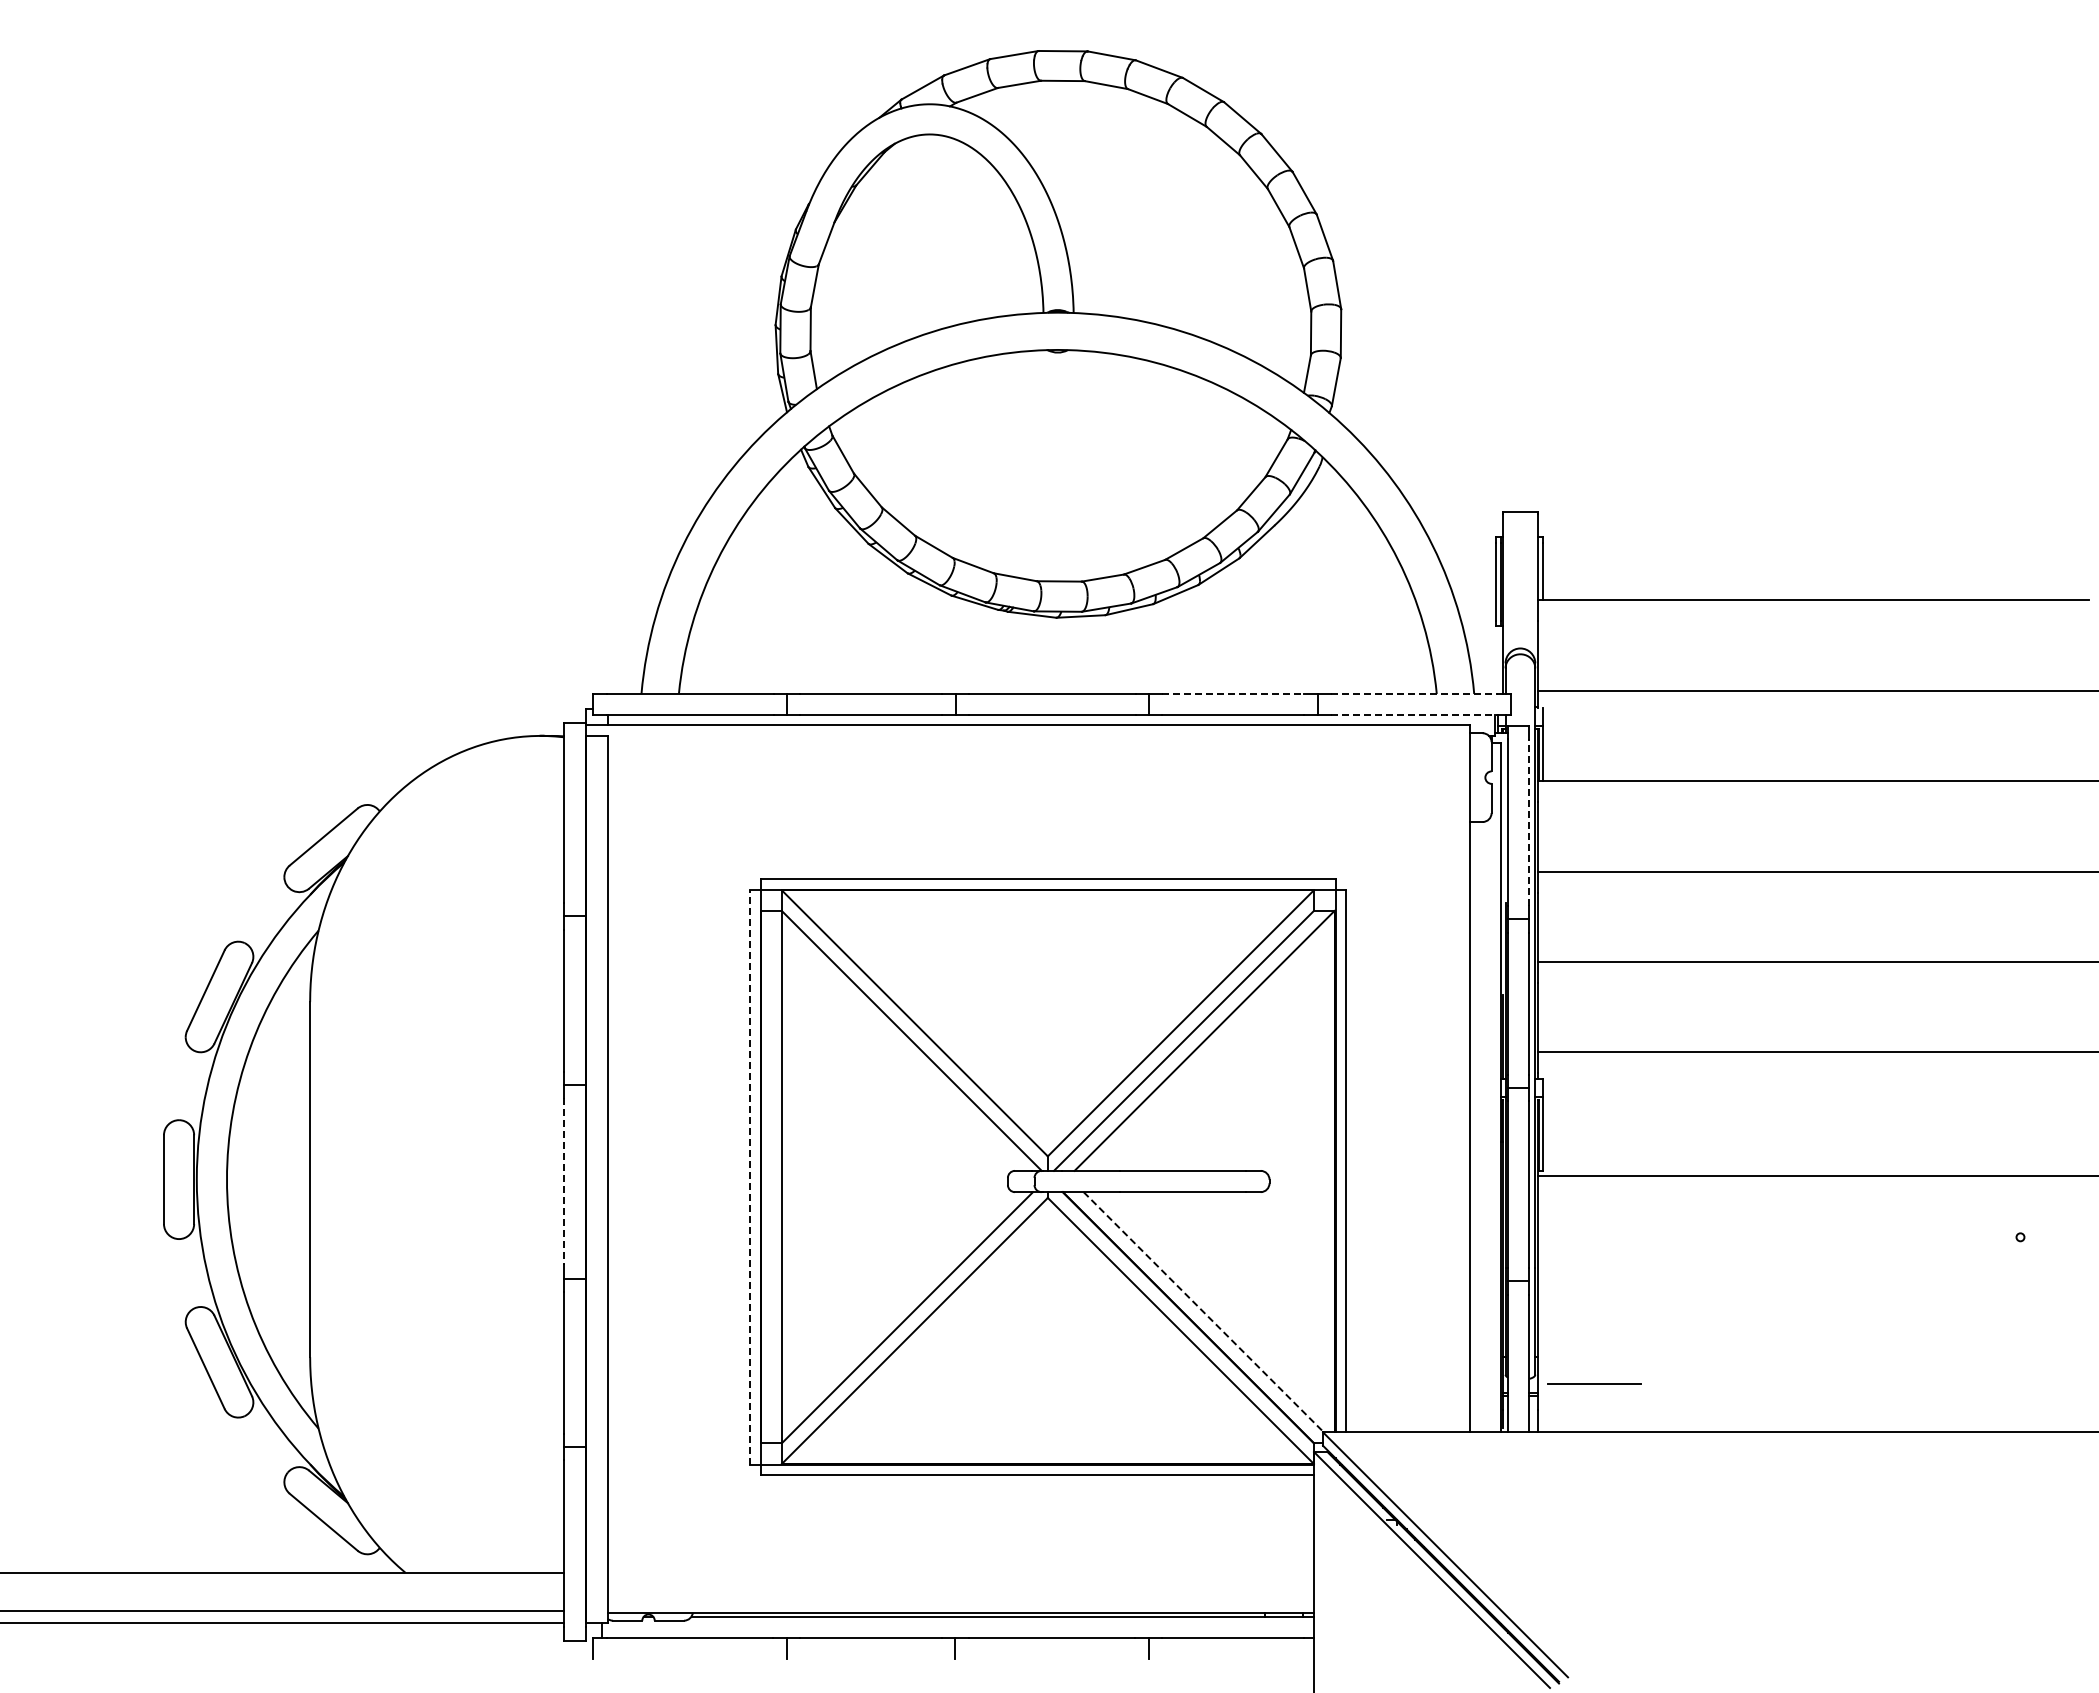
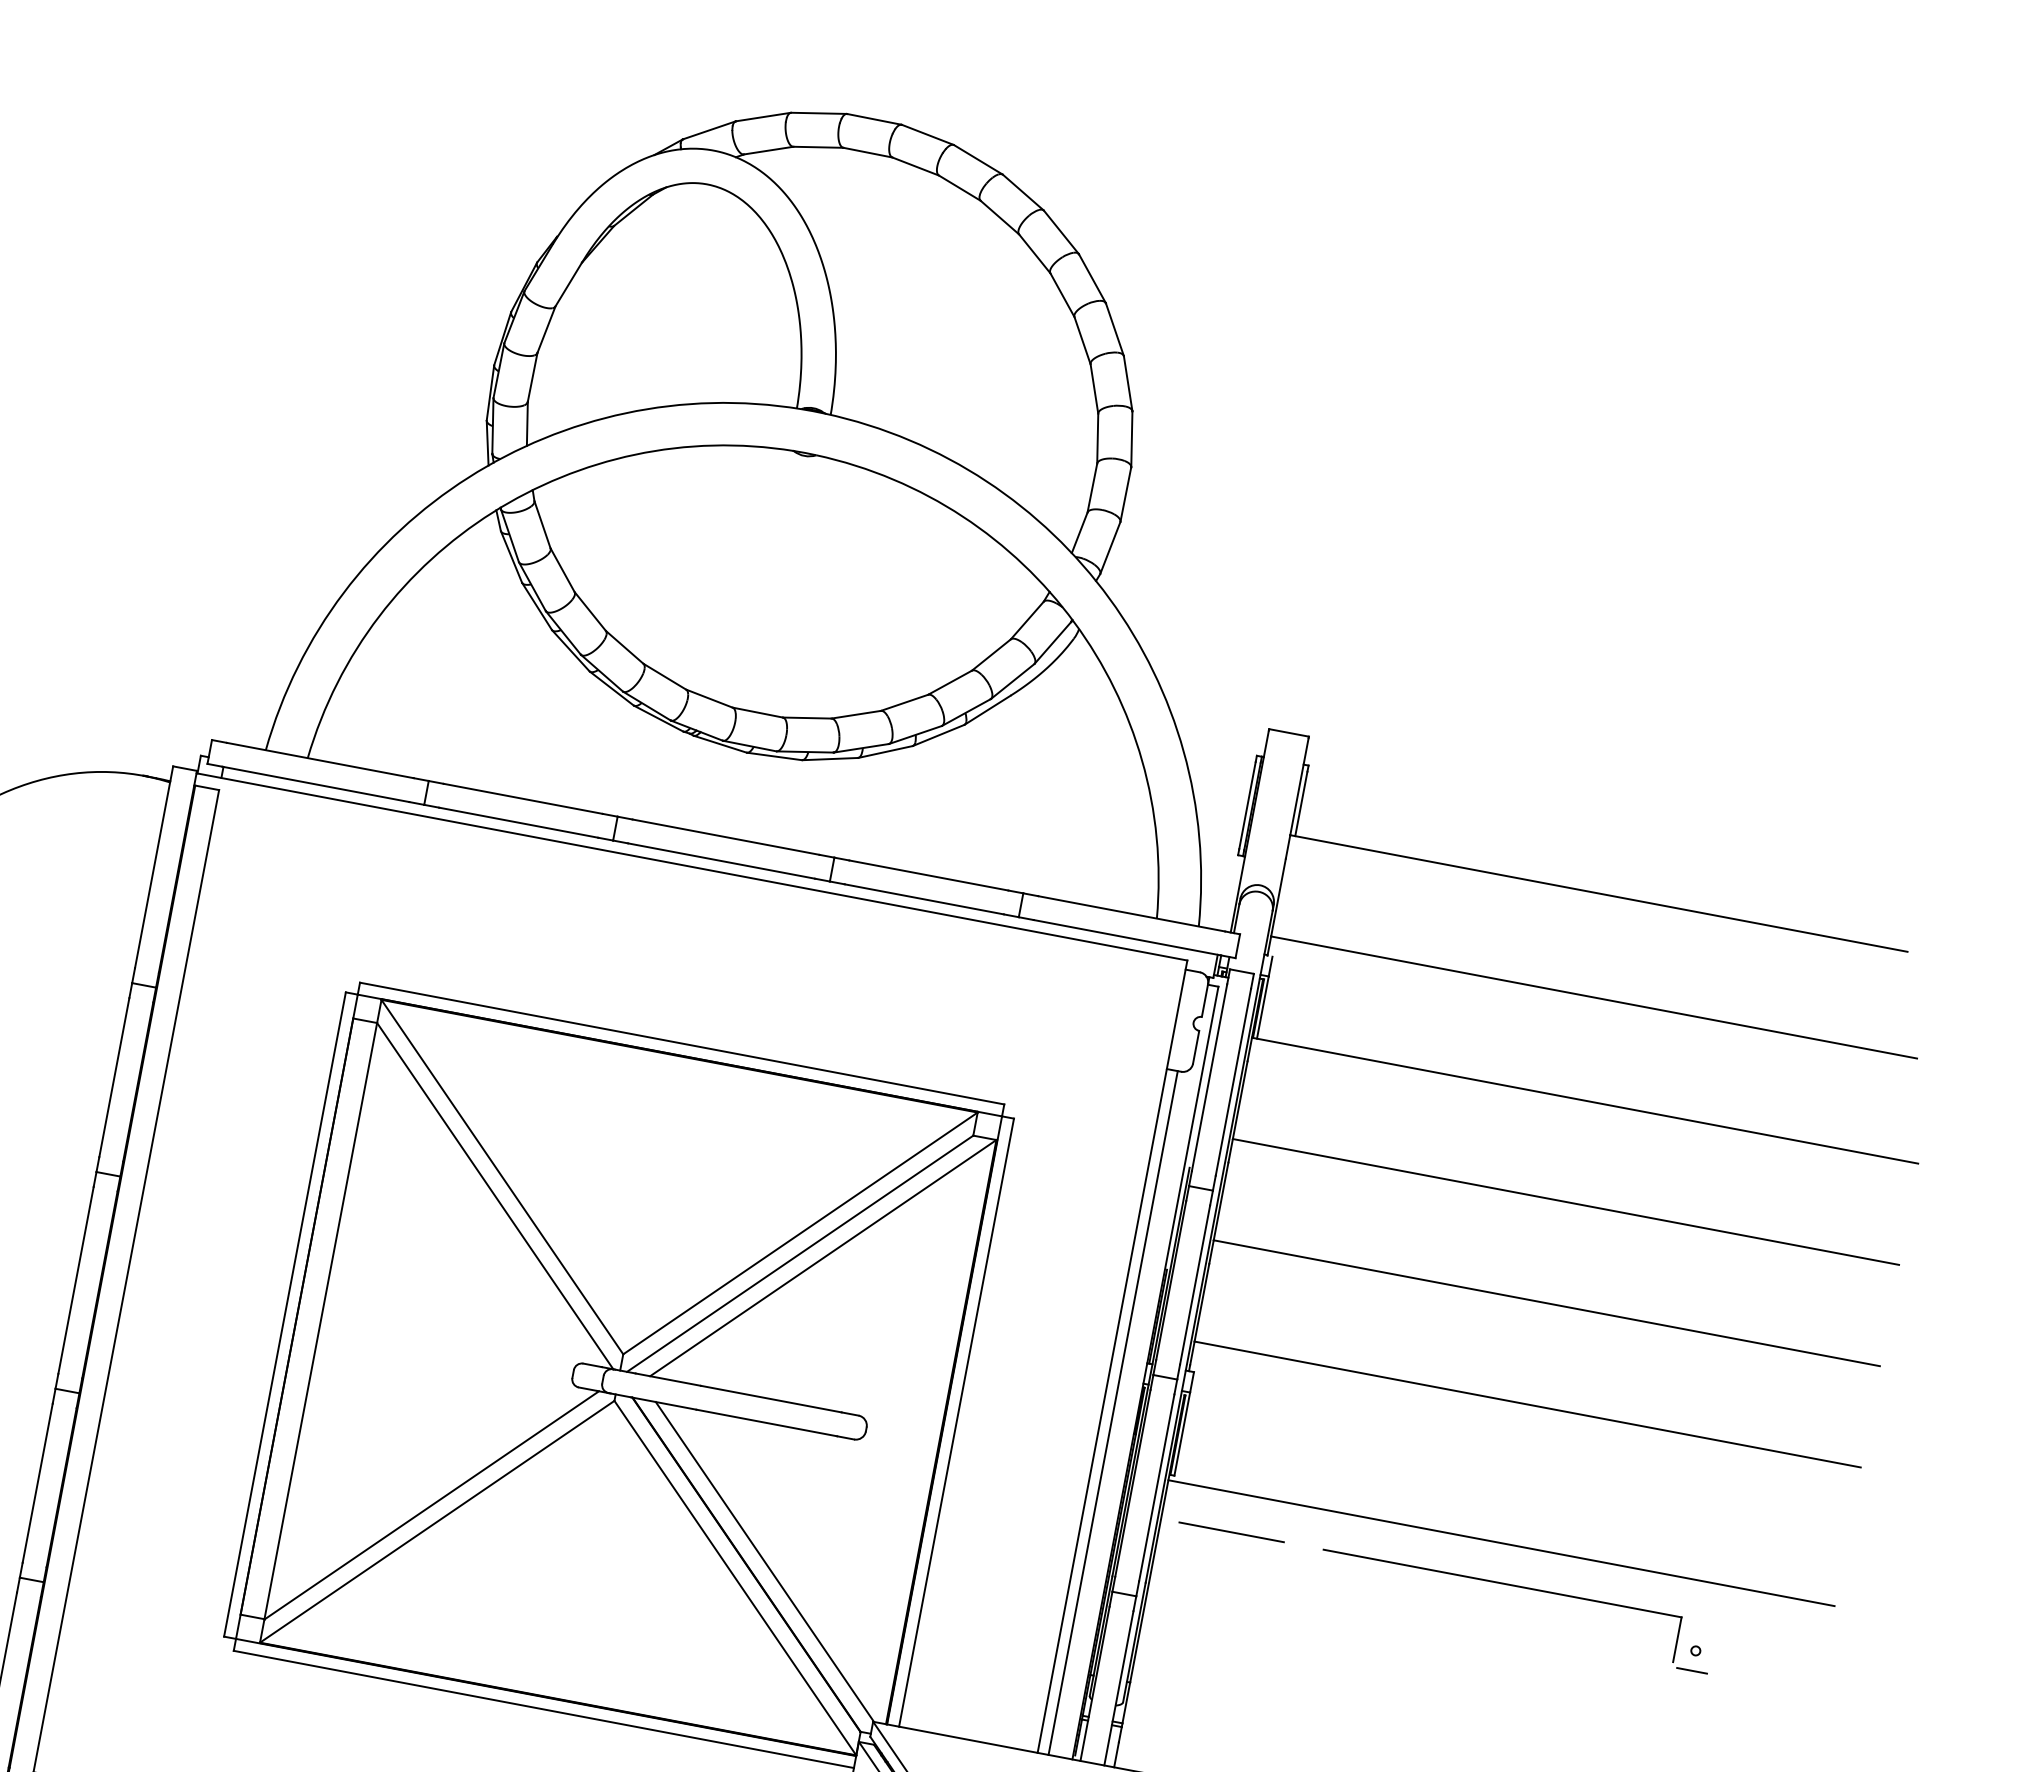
line: (1233, 693) -> (929, 875), dashed -> solid
line: (1414, 693) -> (1132, 913), dashed -> solid
line: (1414, 715) -> (1127, 938), dashed -> solid
line: (1529, 822) -> (1233, 1082), dashed -> solid
line: (1479, 1127) -> (1112, 1413), added
line: (749, 1177) -> (284, 1314), dashed -> solid
line: (564, 1182) -> (76, 1281), dashed -> solid
part: (1858, 1211) -> (1519, 1587), added
line: (1203, 1312) -> (764, 1562), dashed -> solid
line: (1594, 1383) -> (1232, 1532), moved

